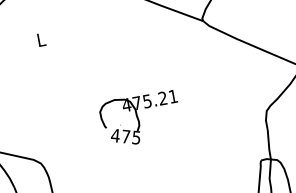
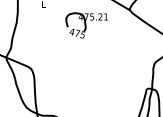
part: (139, 119) -> (86, 25), moved

